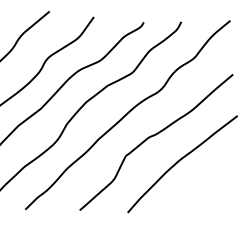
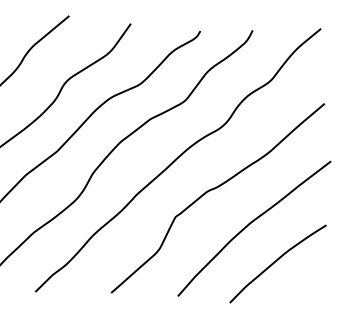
curve: (198, 188) -> (276, 262), added

